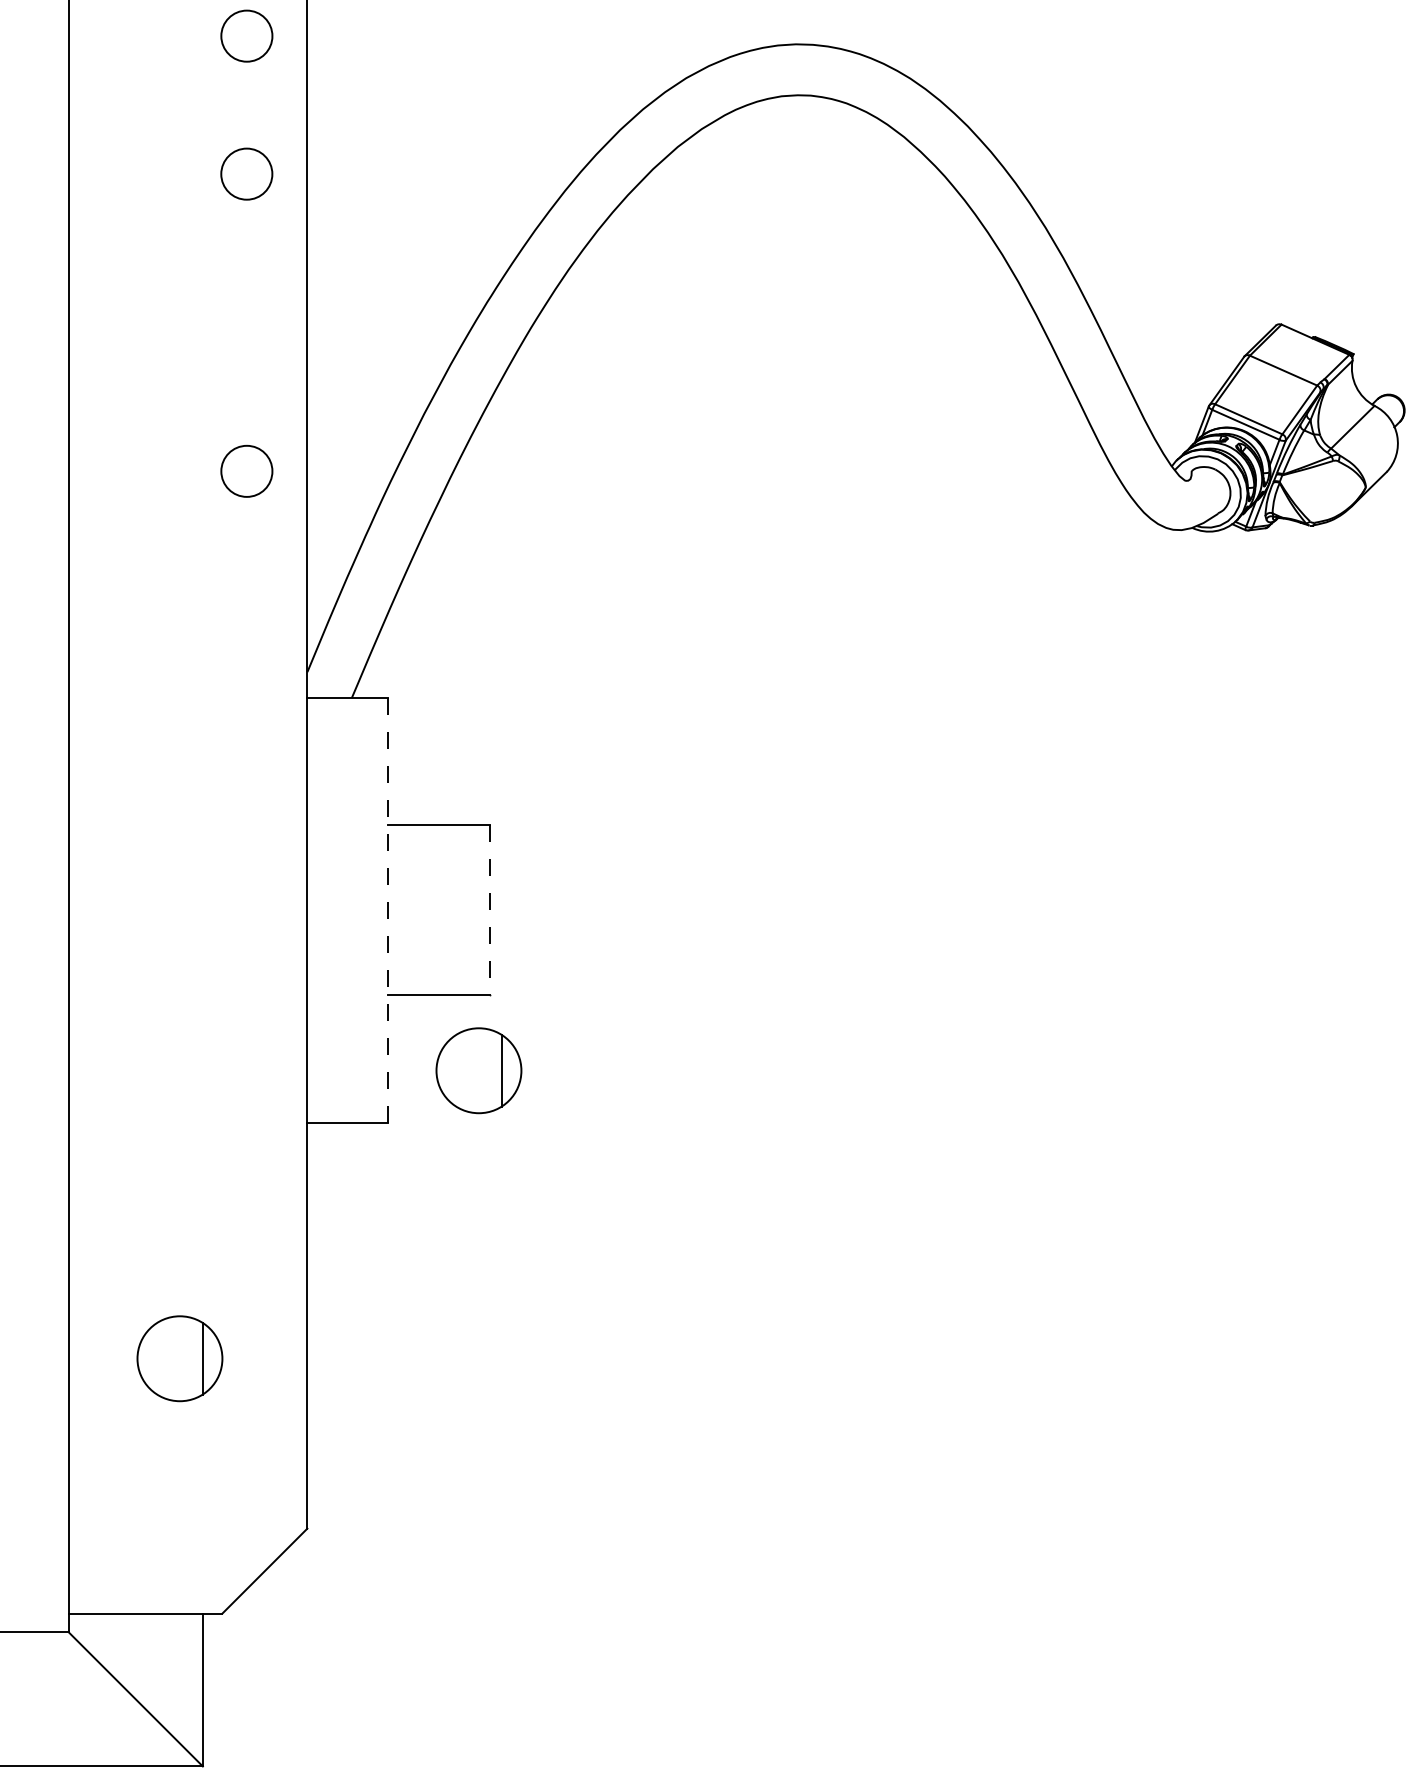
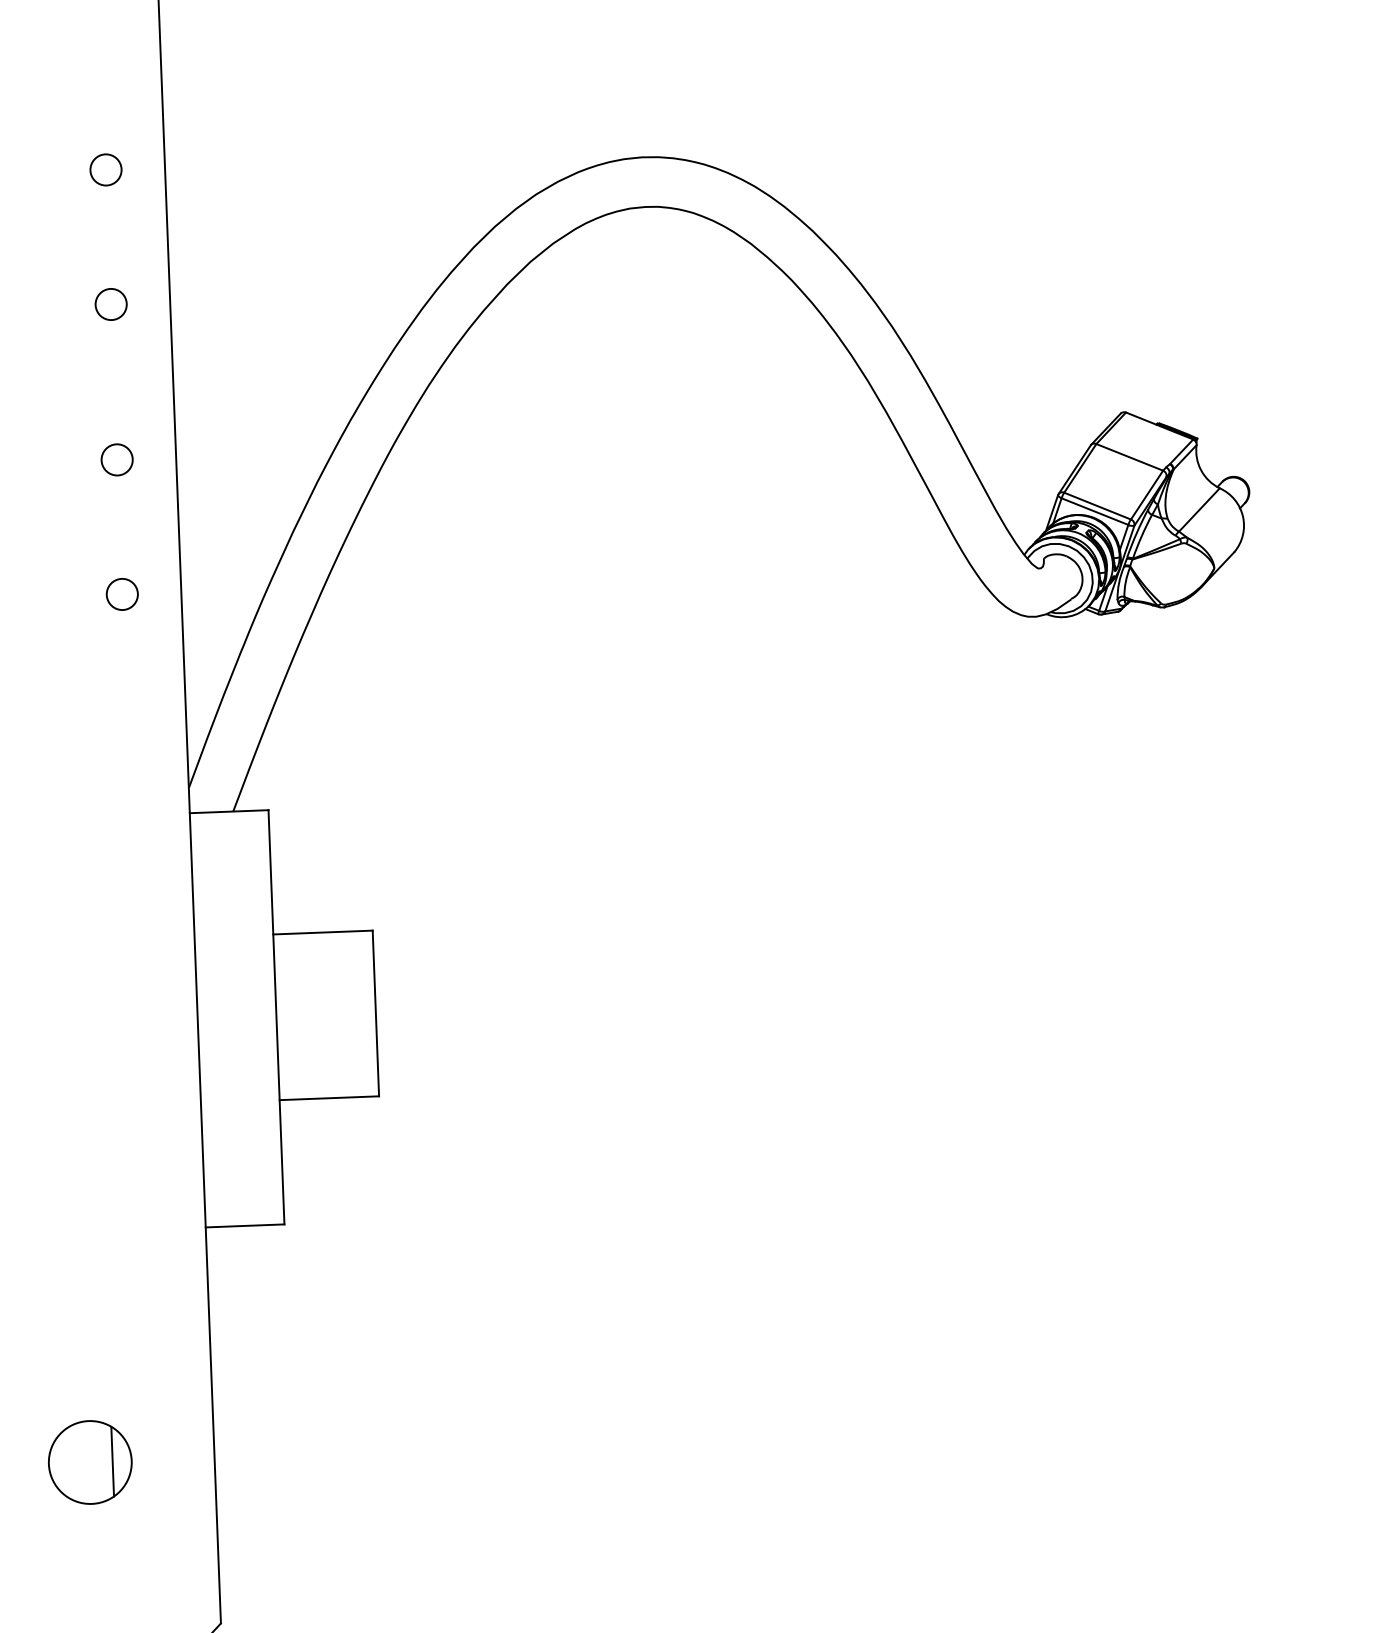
circle: (246, 36) -> (105, 170), size x0.62
circle: (246, 173) -> (110, 303), size x0.62
circle: (246, 333) -> (116, 459), added
circle: (246, 471) -> (121, 594), size x0.62
line: (388, 910) -> (276, 1017), dashed -> solid
line: (489, 910) -> (375, 1013), dashed -> solid
part: (478, 1070) -> (370, 1170), removed

